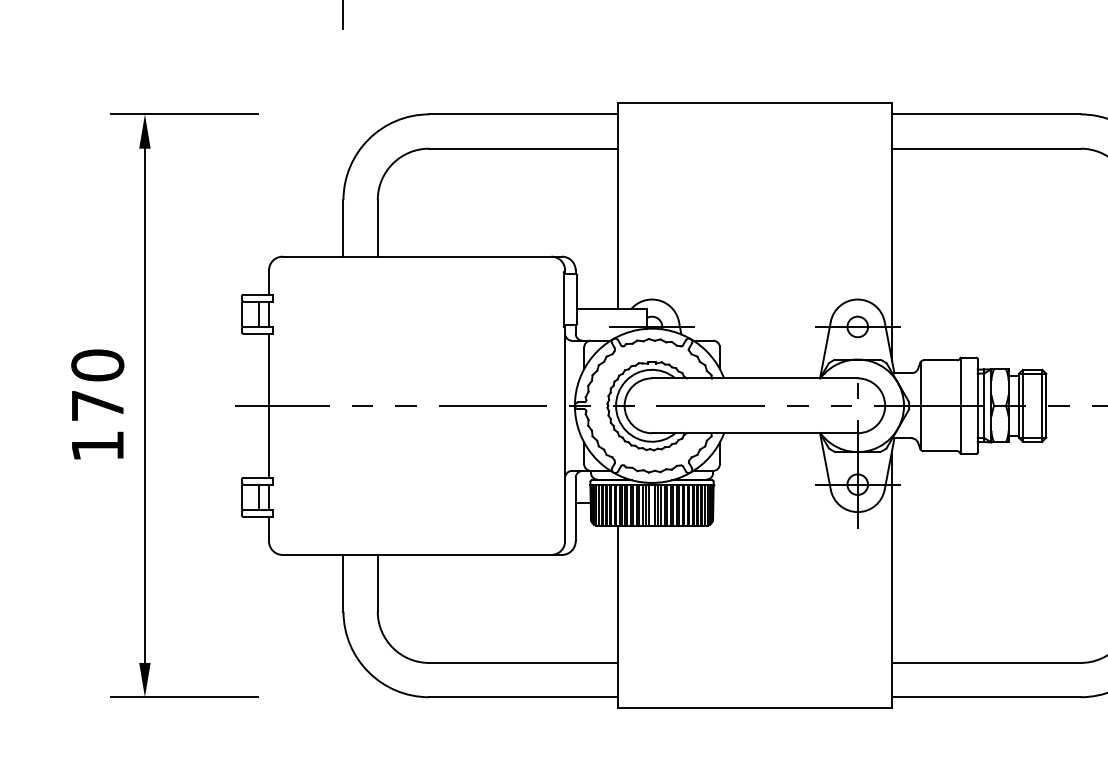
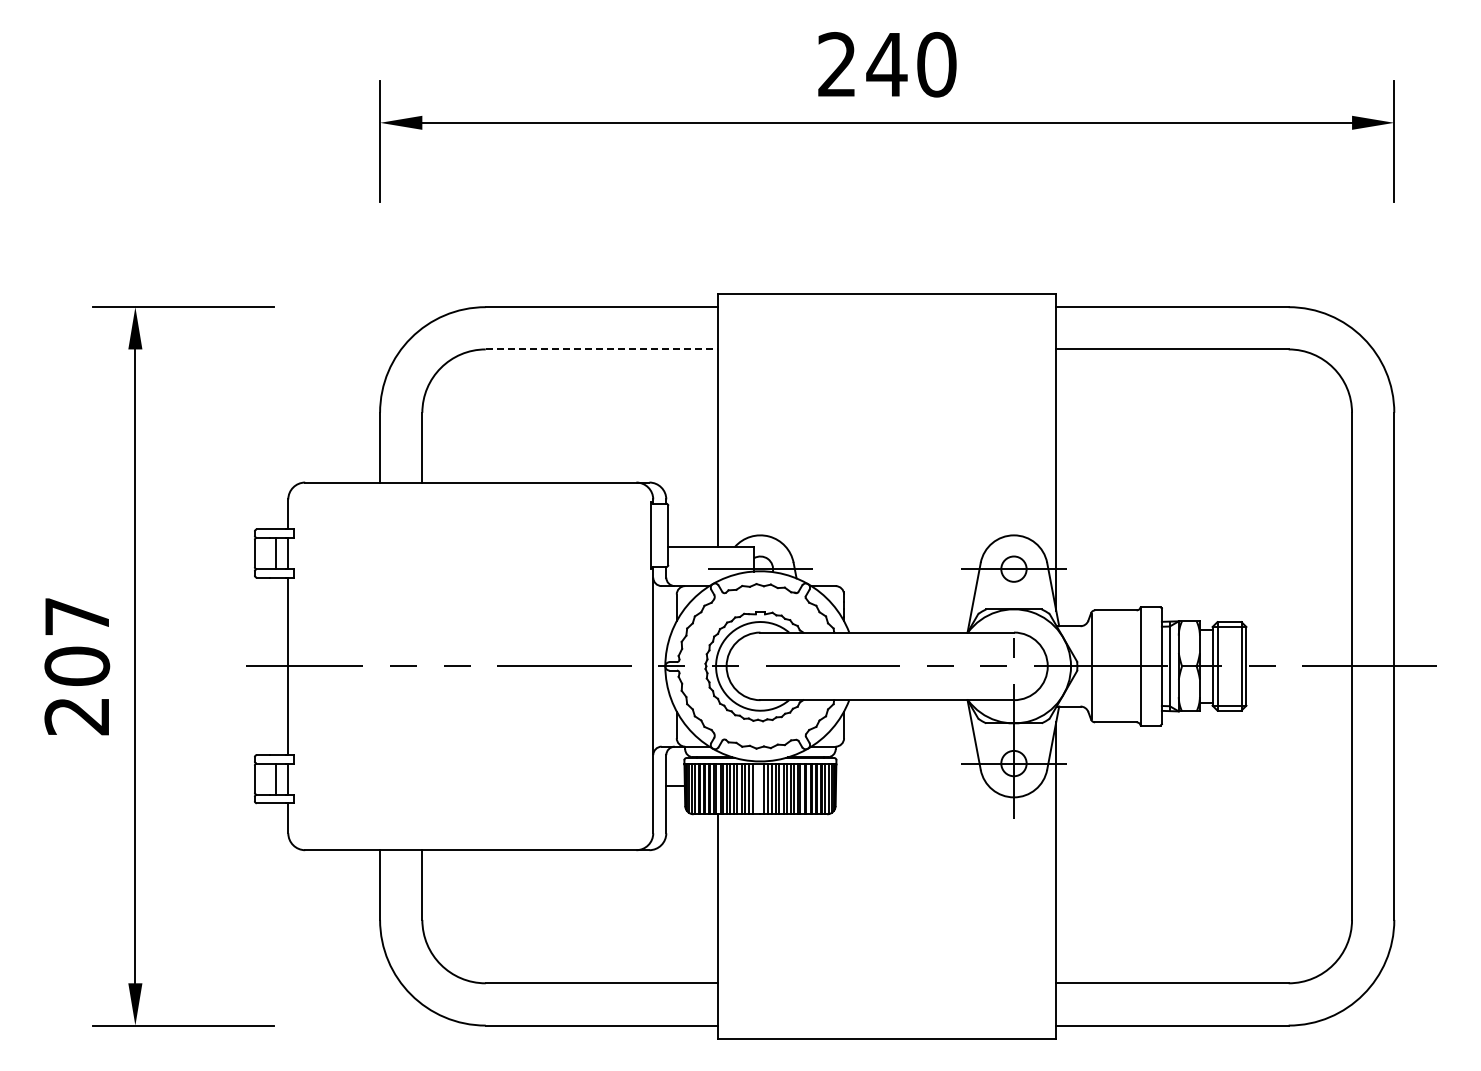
line: (523, 148) -> (602, 349), solid -> dashed
text: (97, 405) -> (77, 666), 170 -> 207
line: (648, 505) -> (756, 789), removed

